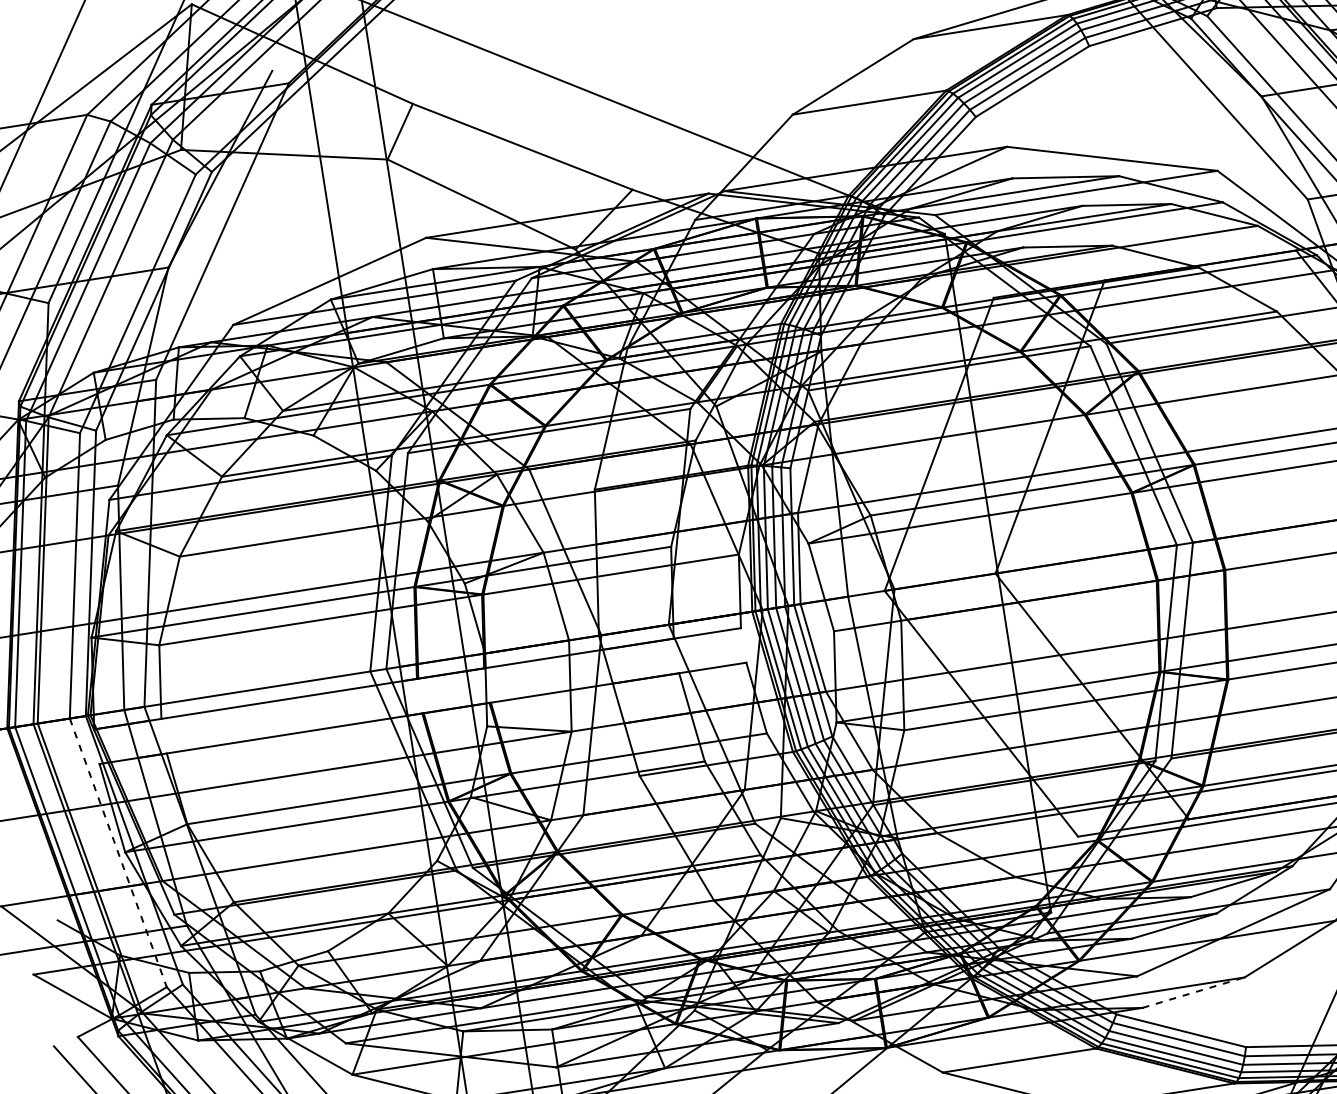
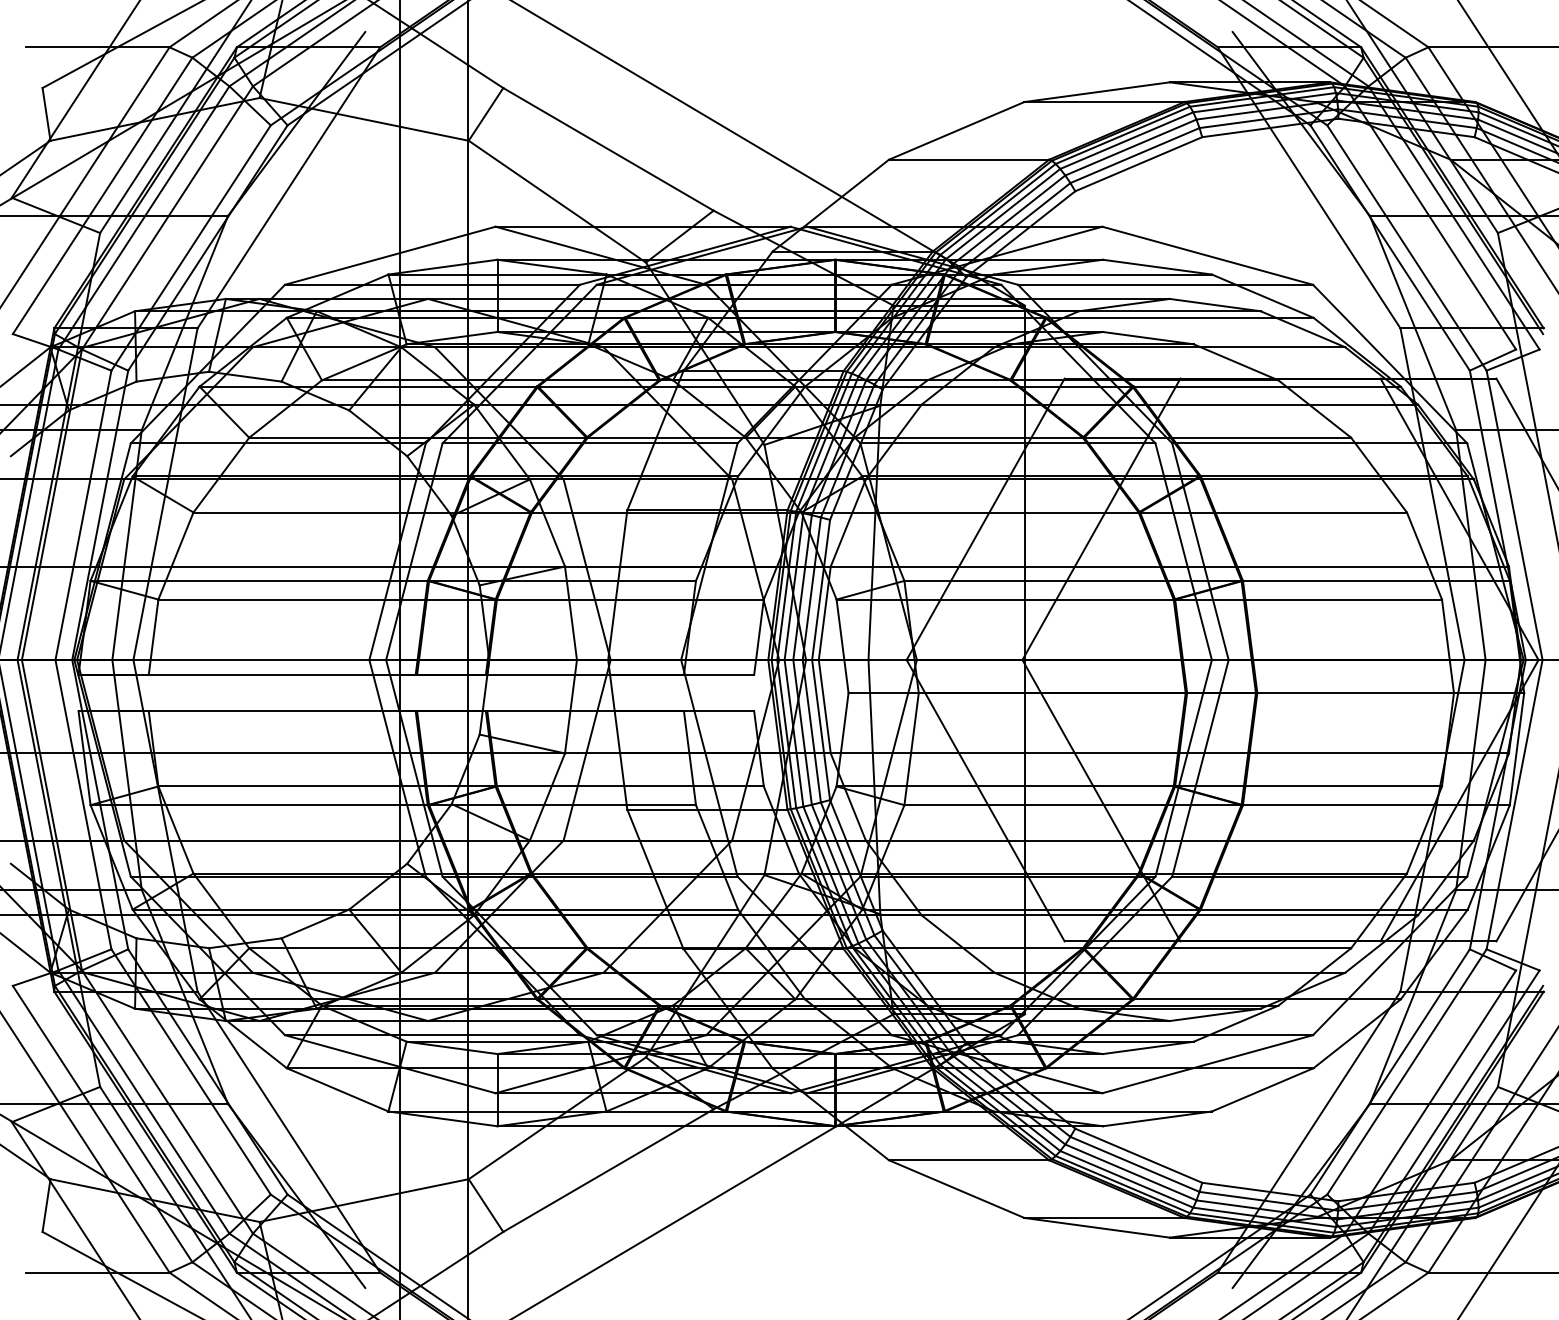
line: (118, 853) -> (83, 805), dashed -> solid
line: (1193, 992) -> (1157, 1118), dashed -> solid

